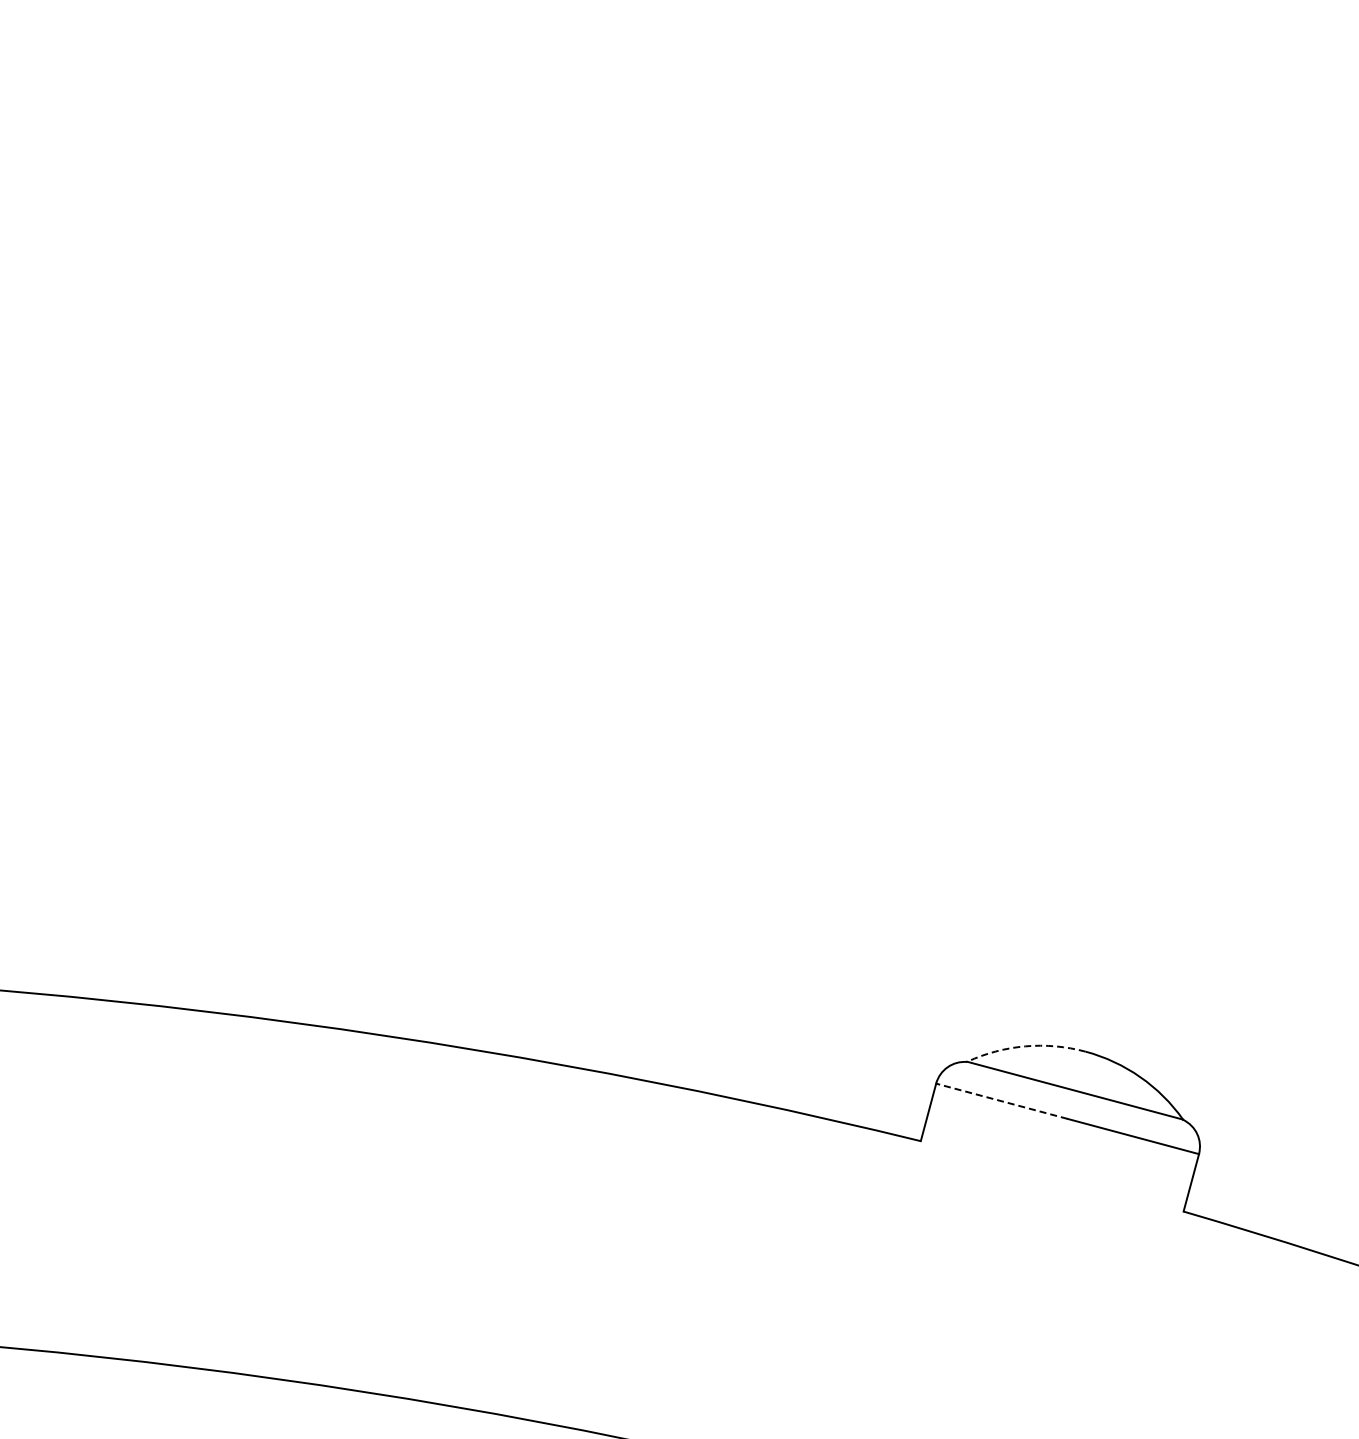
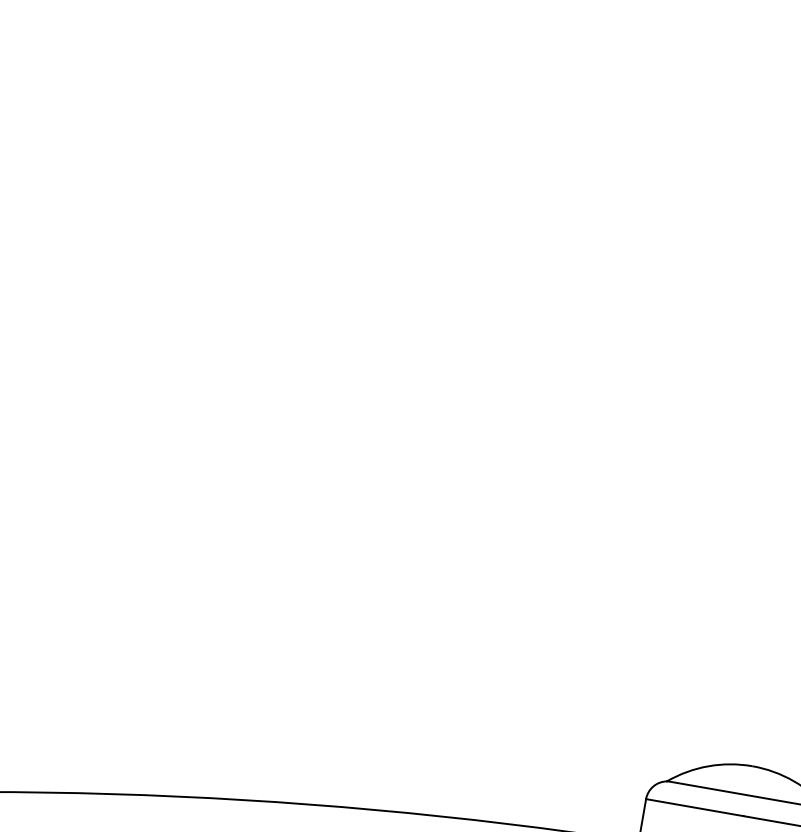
arc: (1025, 1046) -> (708, 766), dashed -> solid
line: (1001, 1101) -> (694, 807), dashed -> solid

